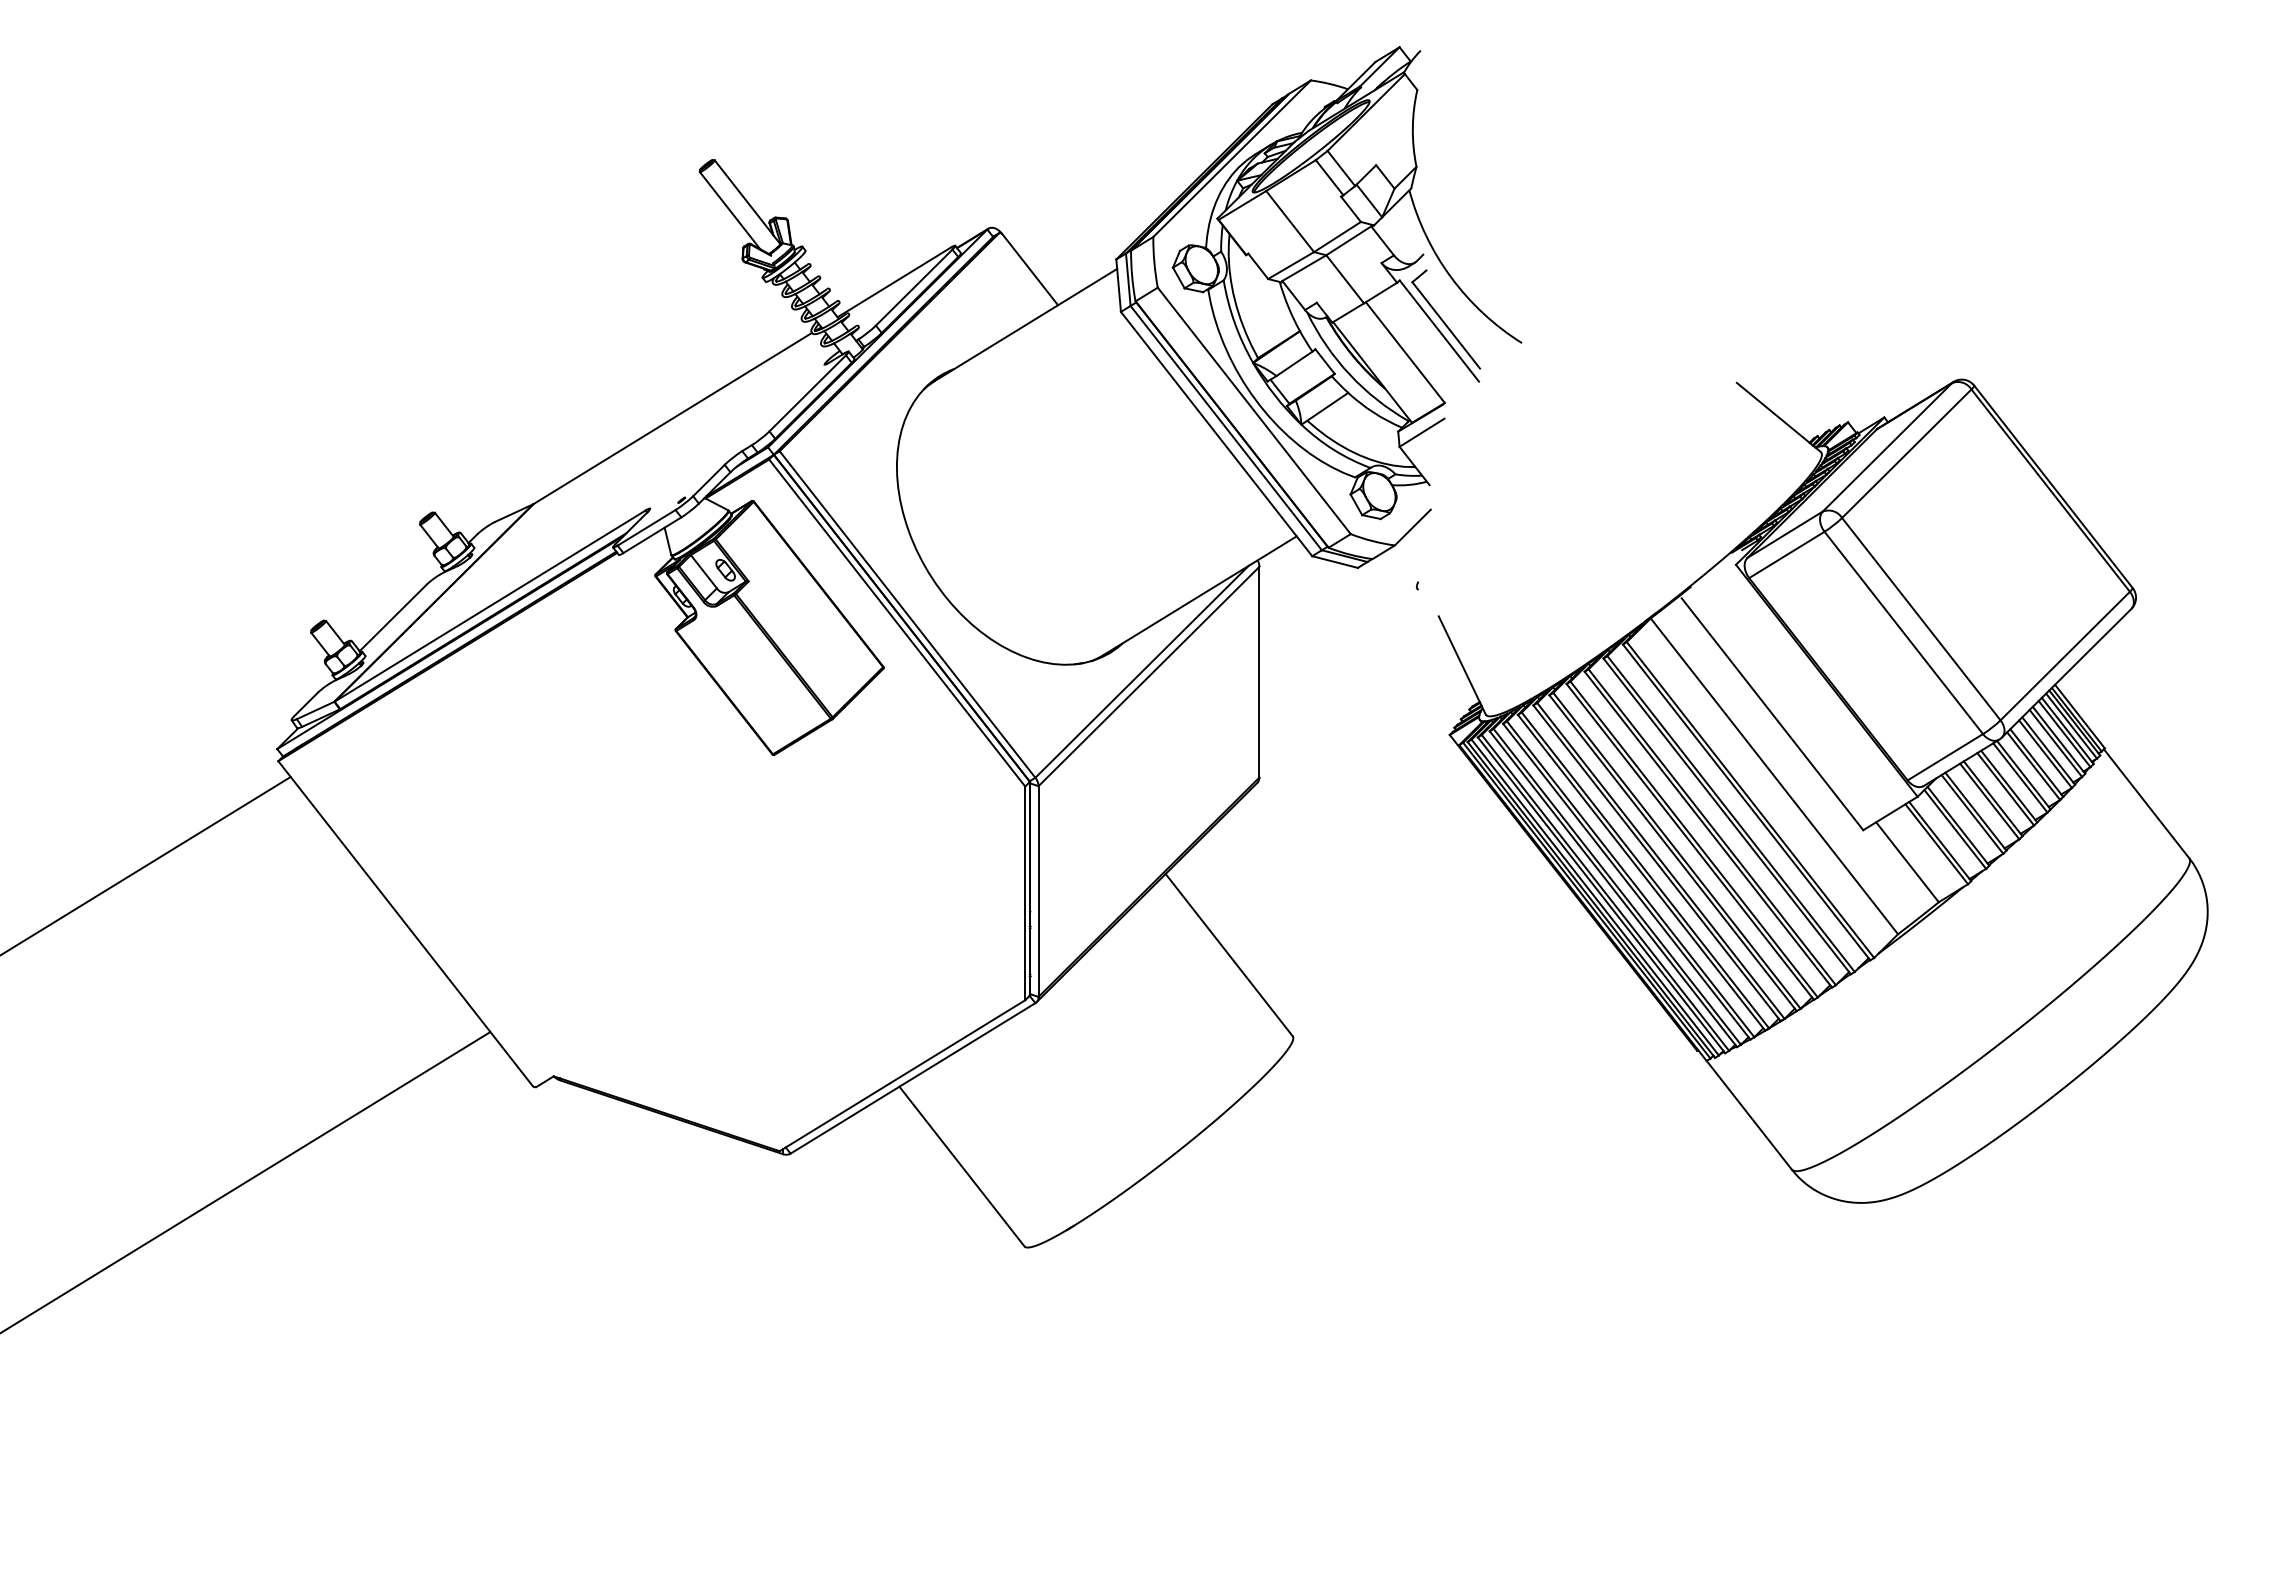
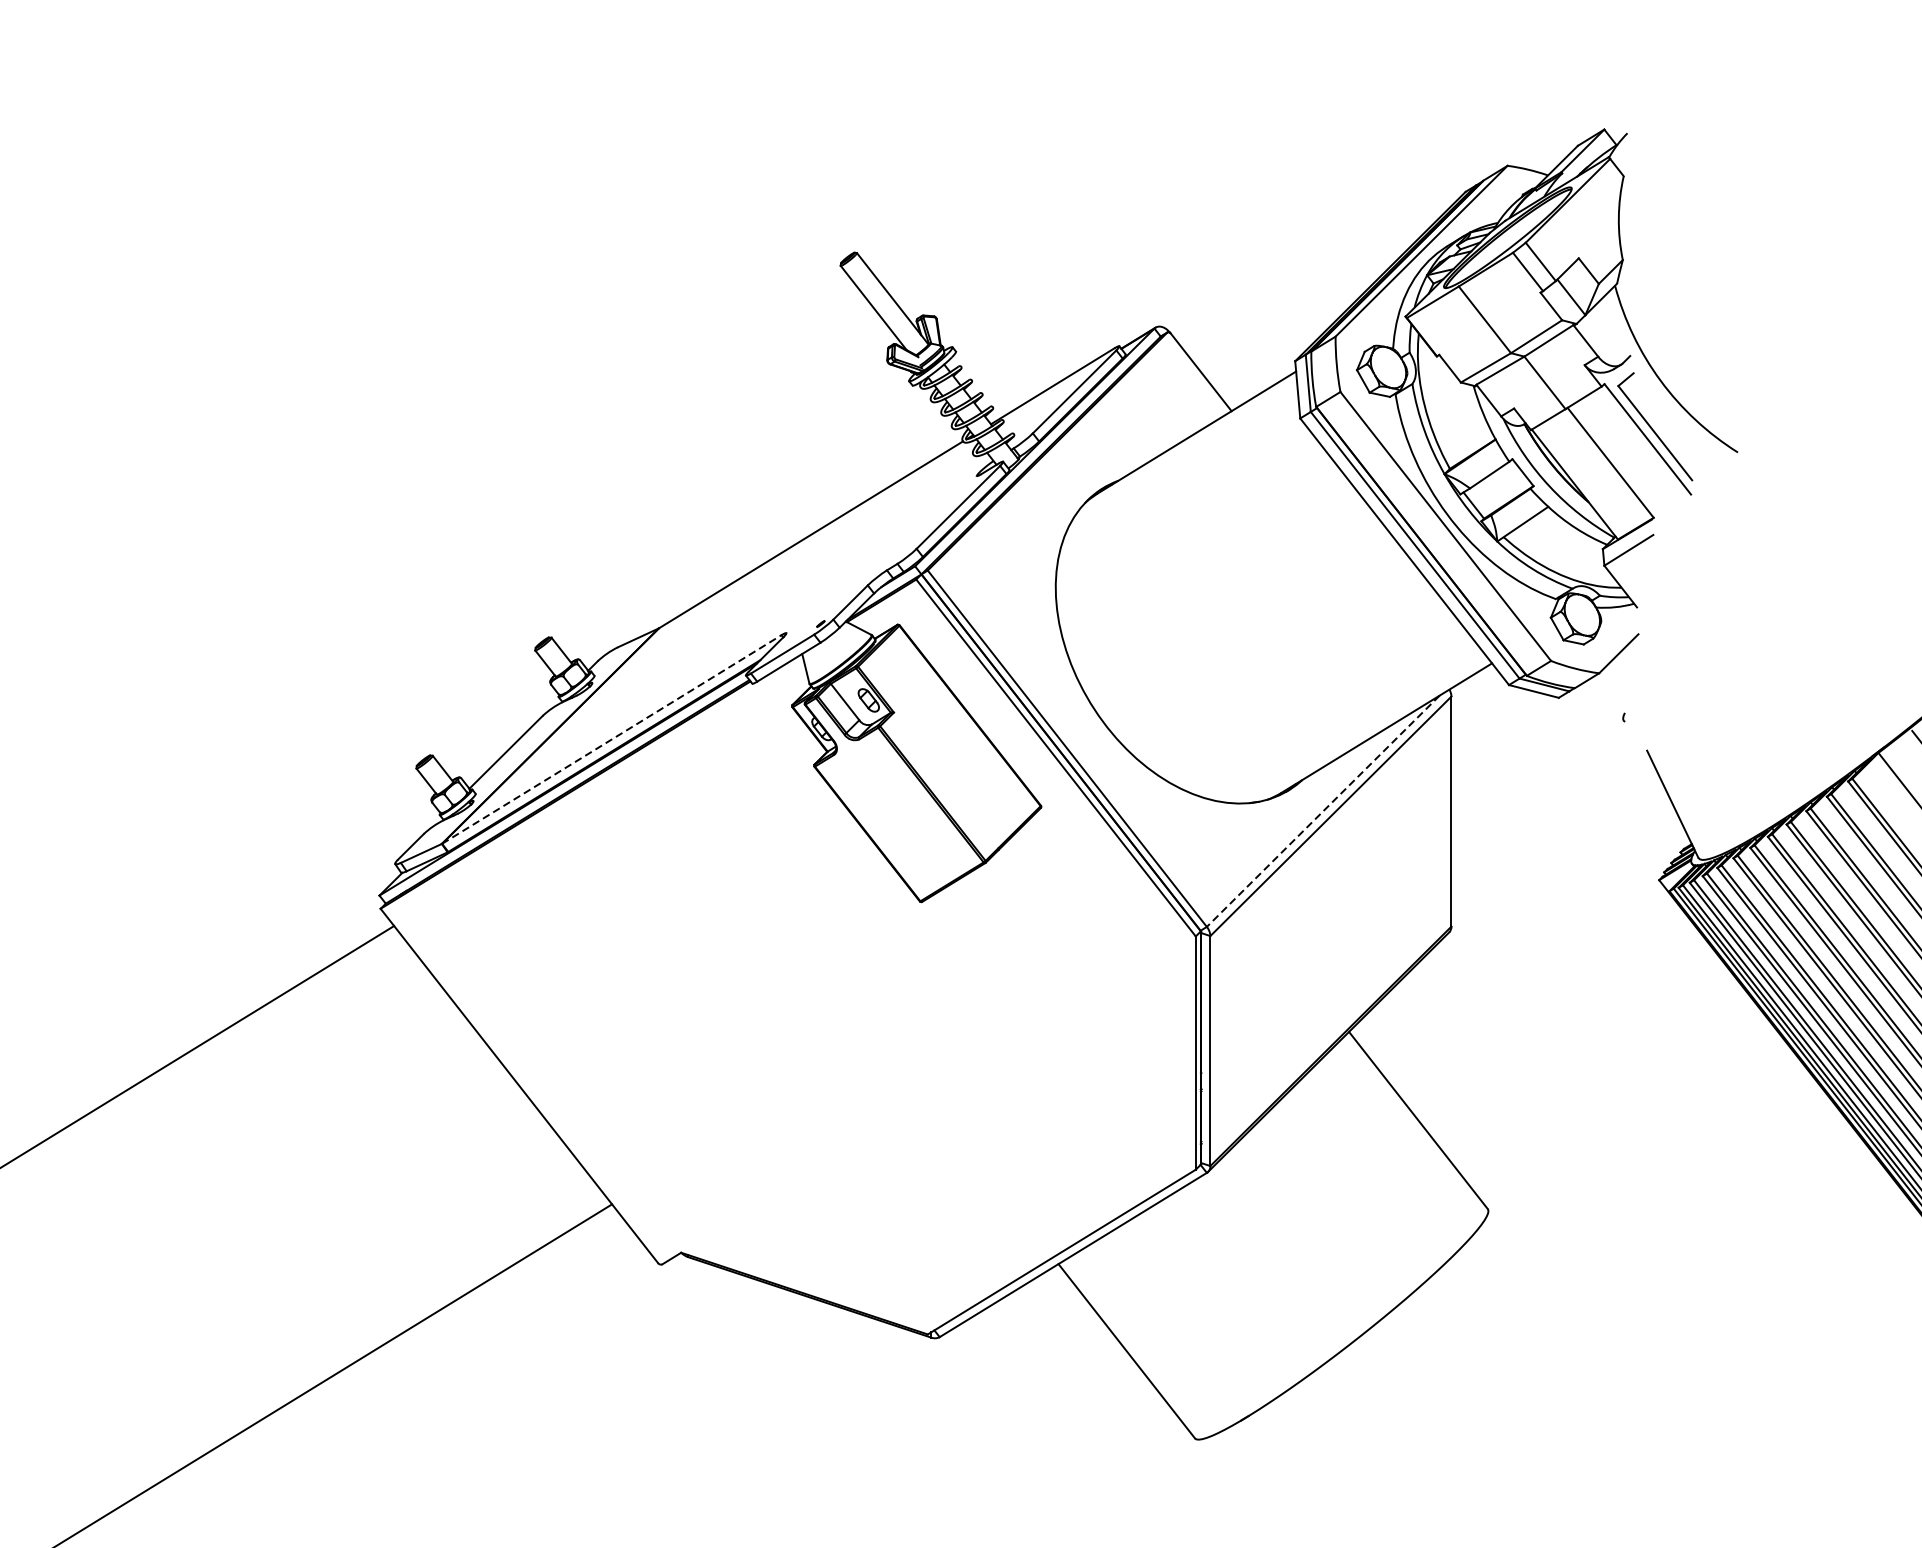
line: (490, 606) -> (612, 739), solid -> dashed
line: (1141, 672) -> (1322, 811), solid -> dashed

